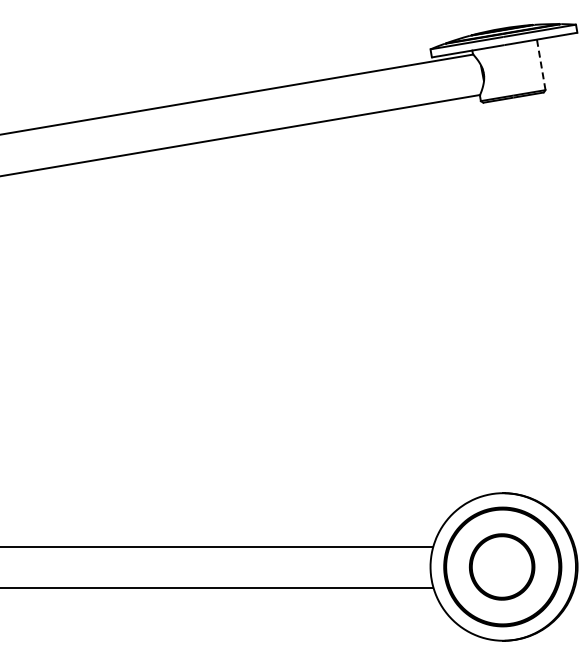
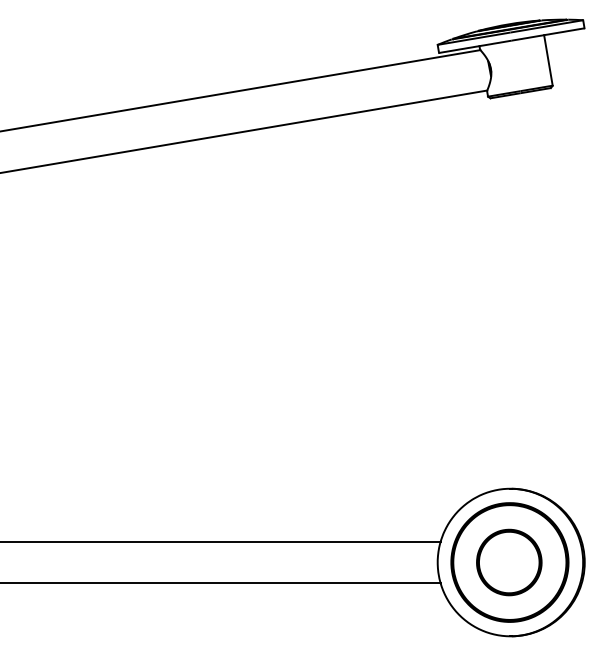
line: (541, 64) -> (548, 60), dashed -> solid

